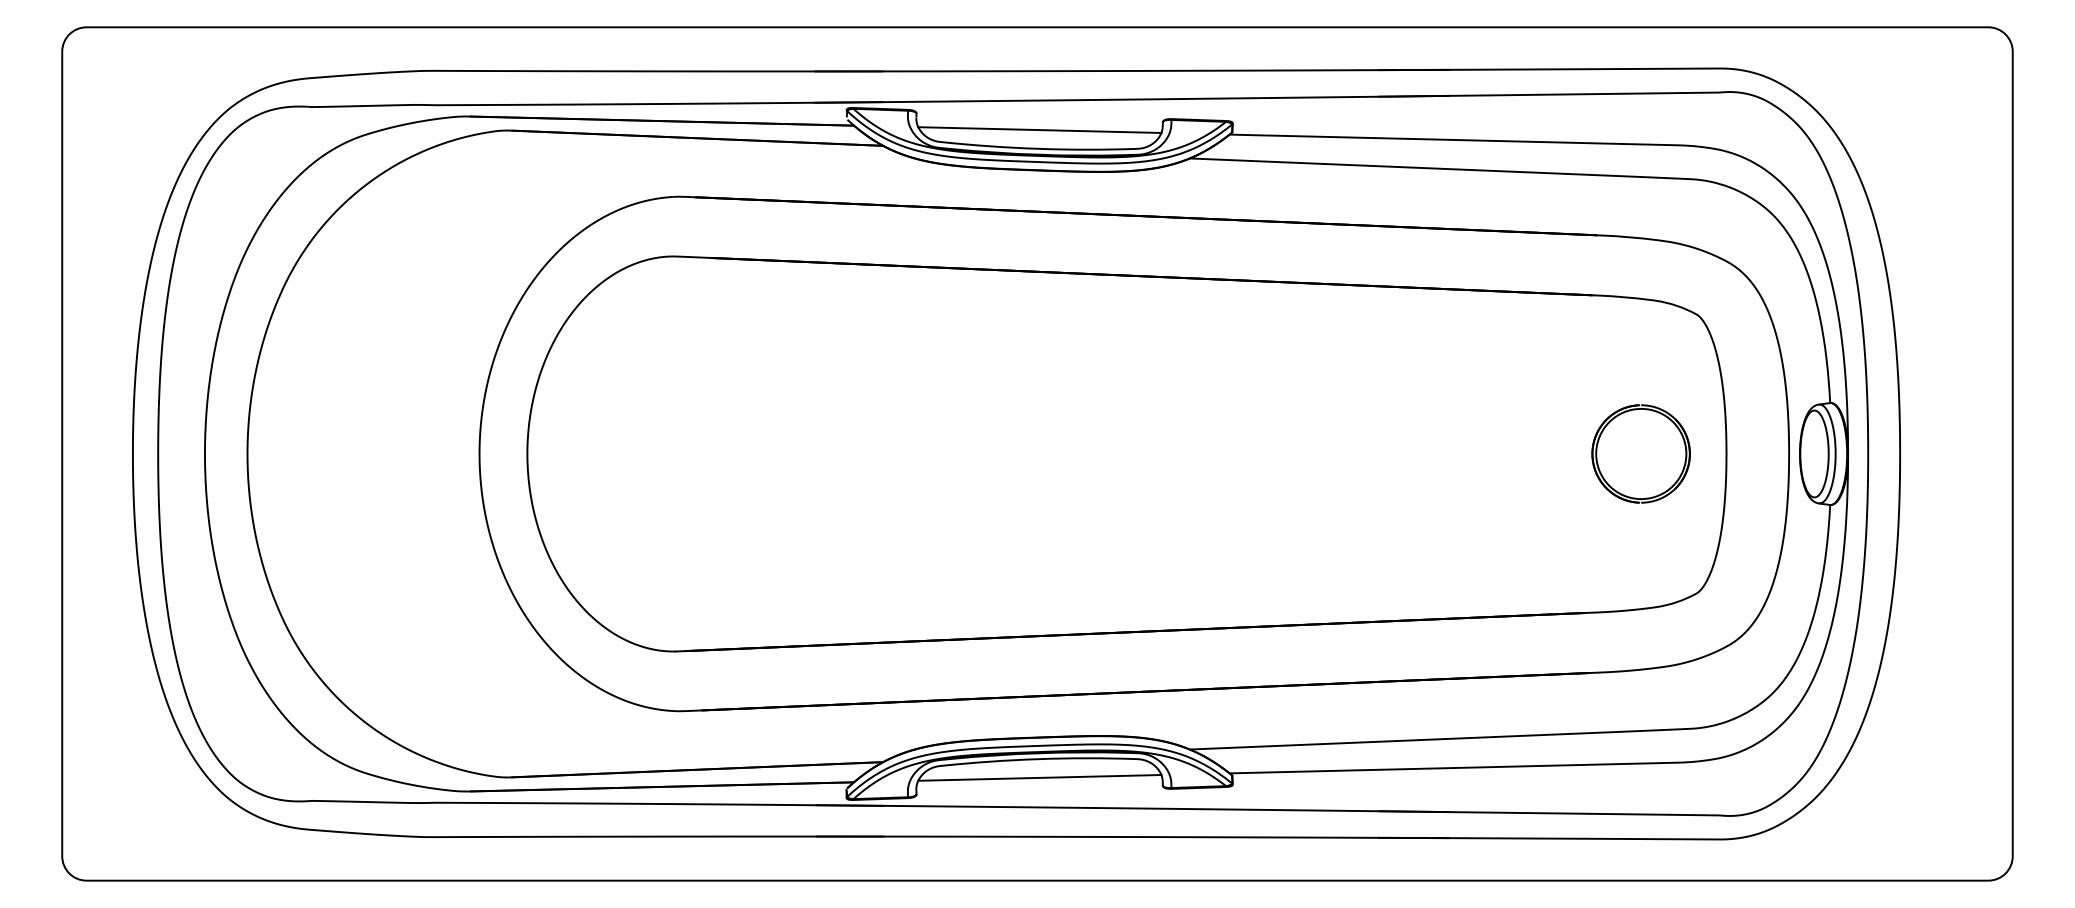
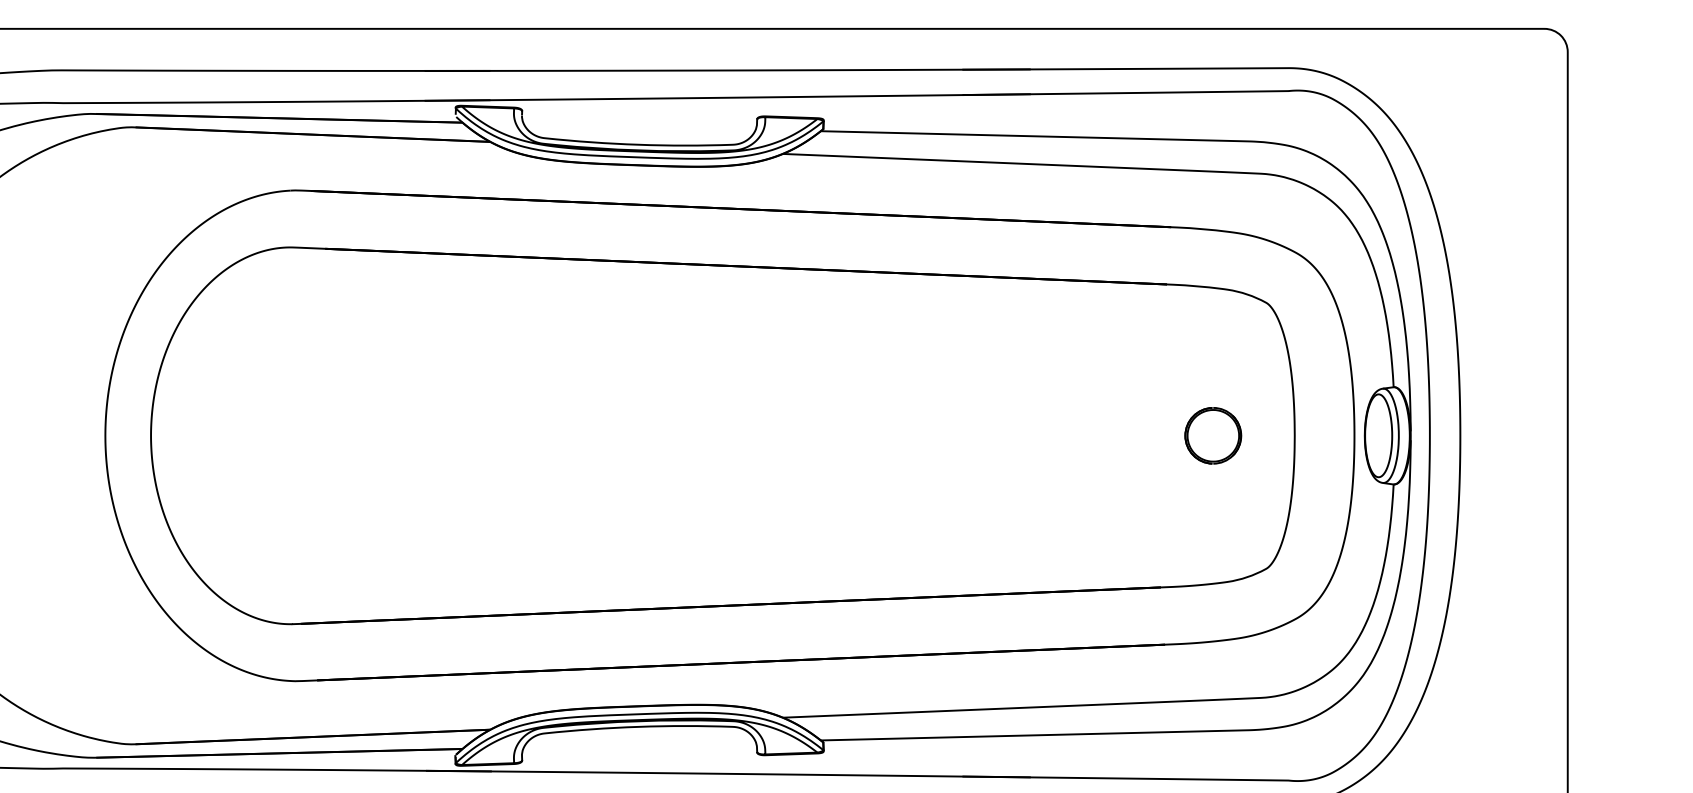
line: (1039, 129) -> (639, 126), removed
part: (1640, 453) -> (1212, 435), size x0.6
line: (1039, 777) -> (639, 744), removed

